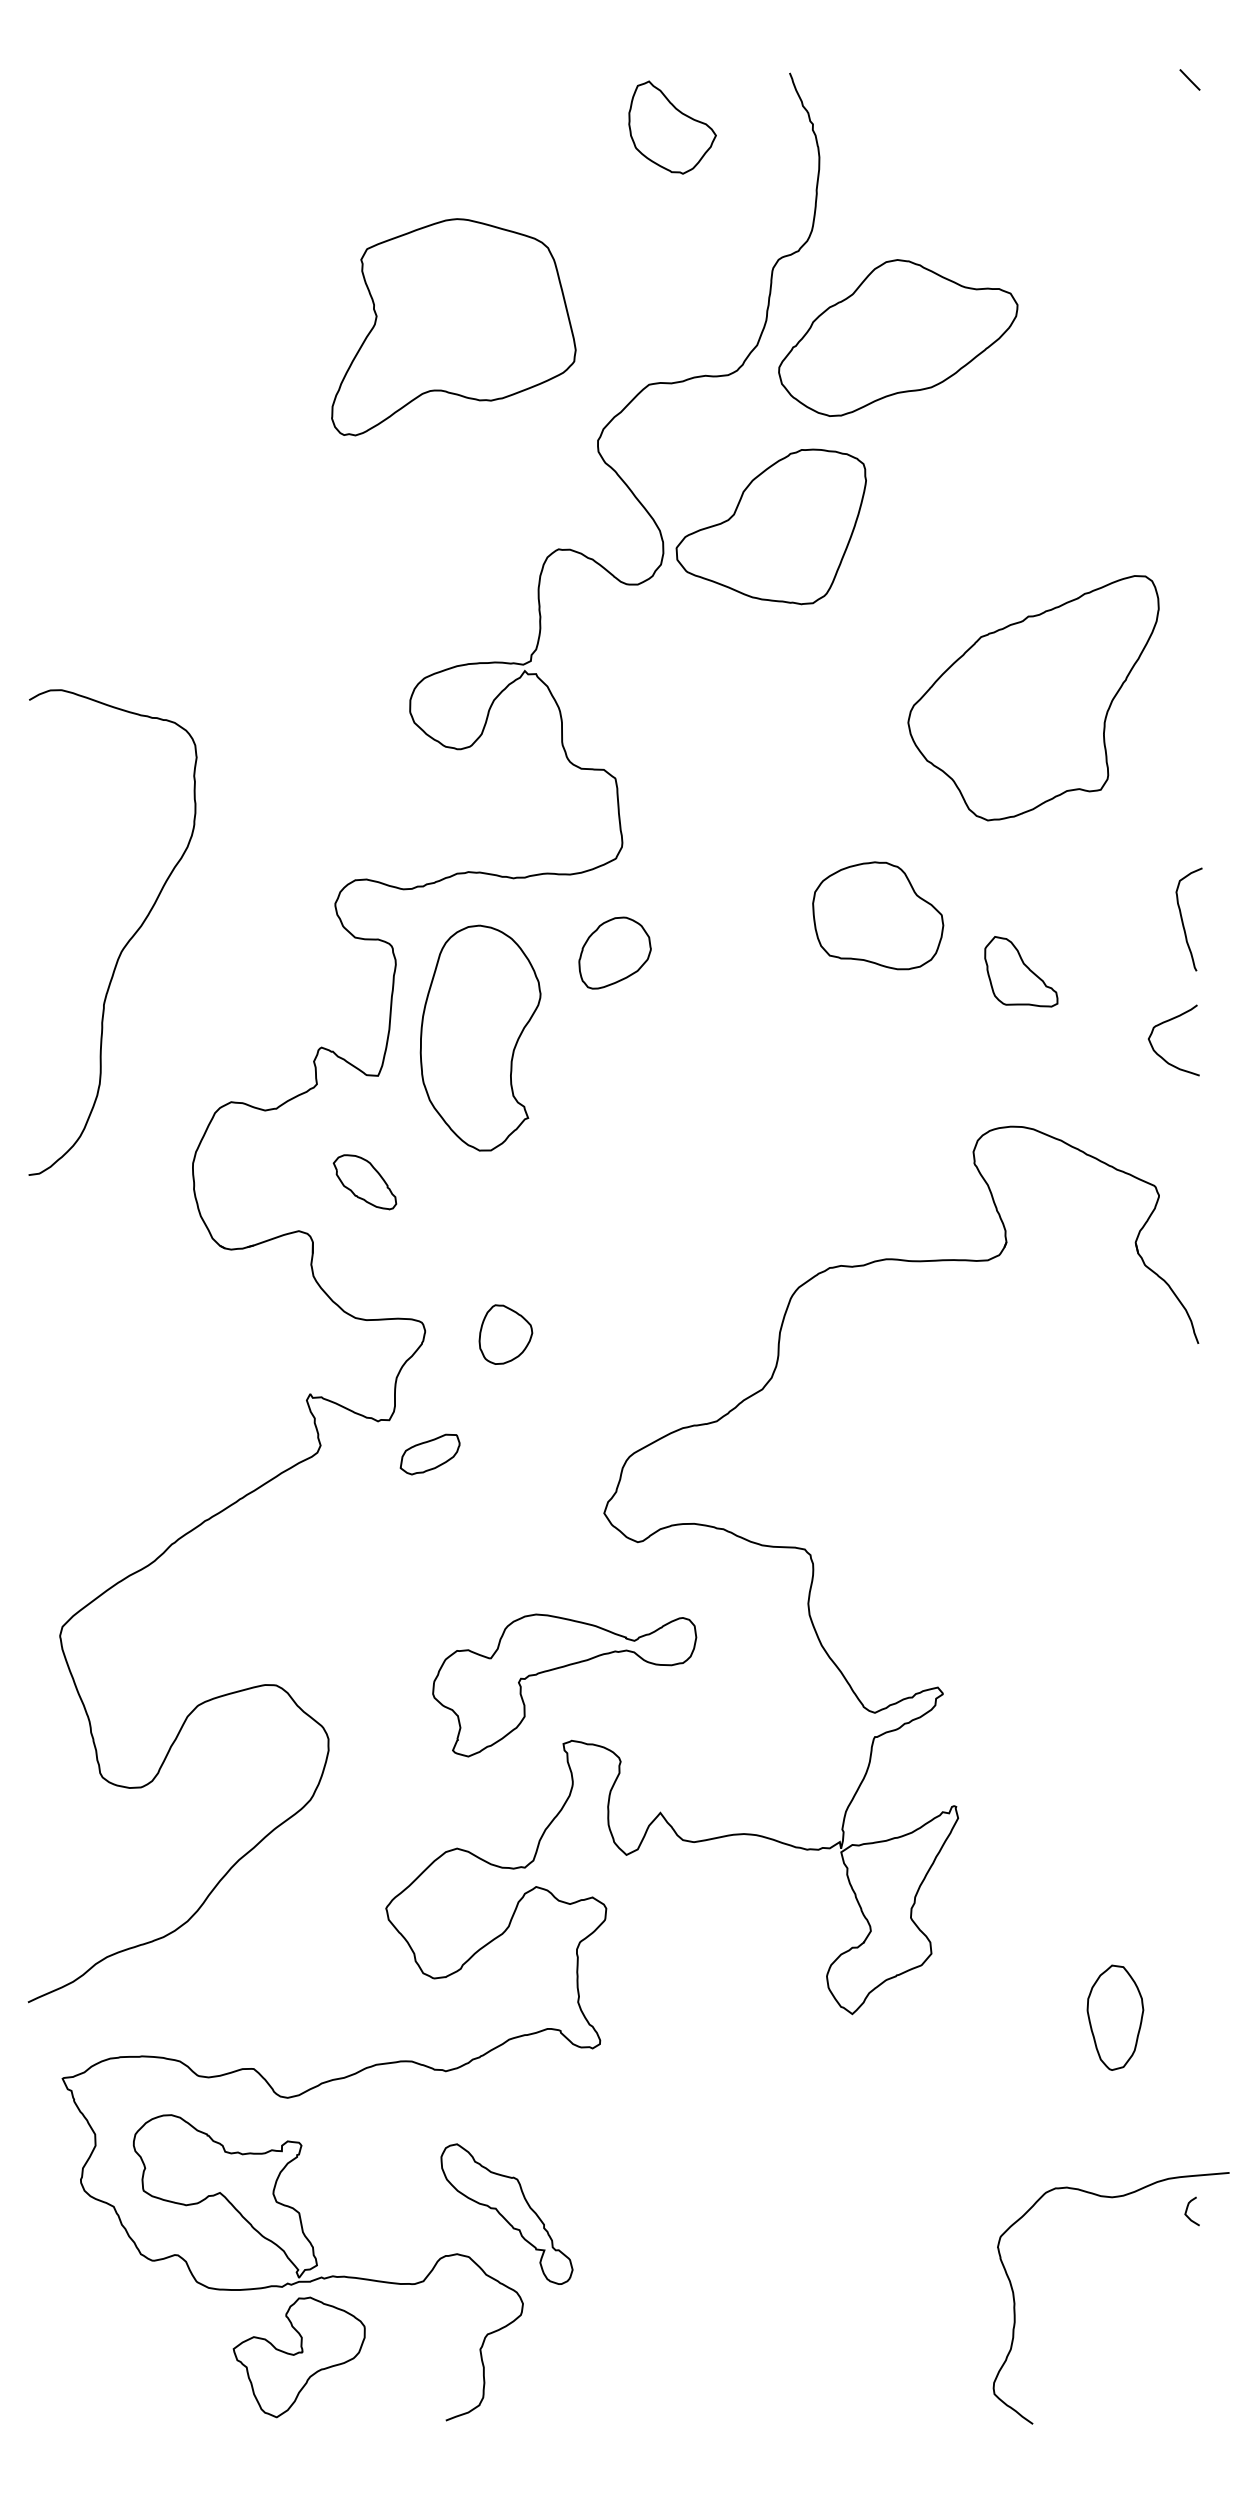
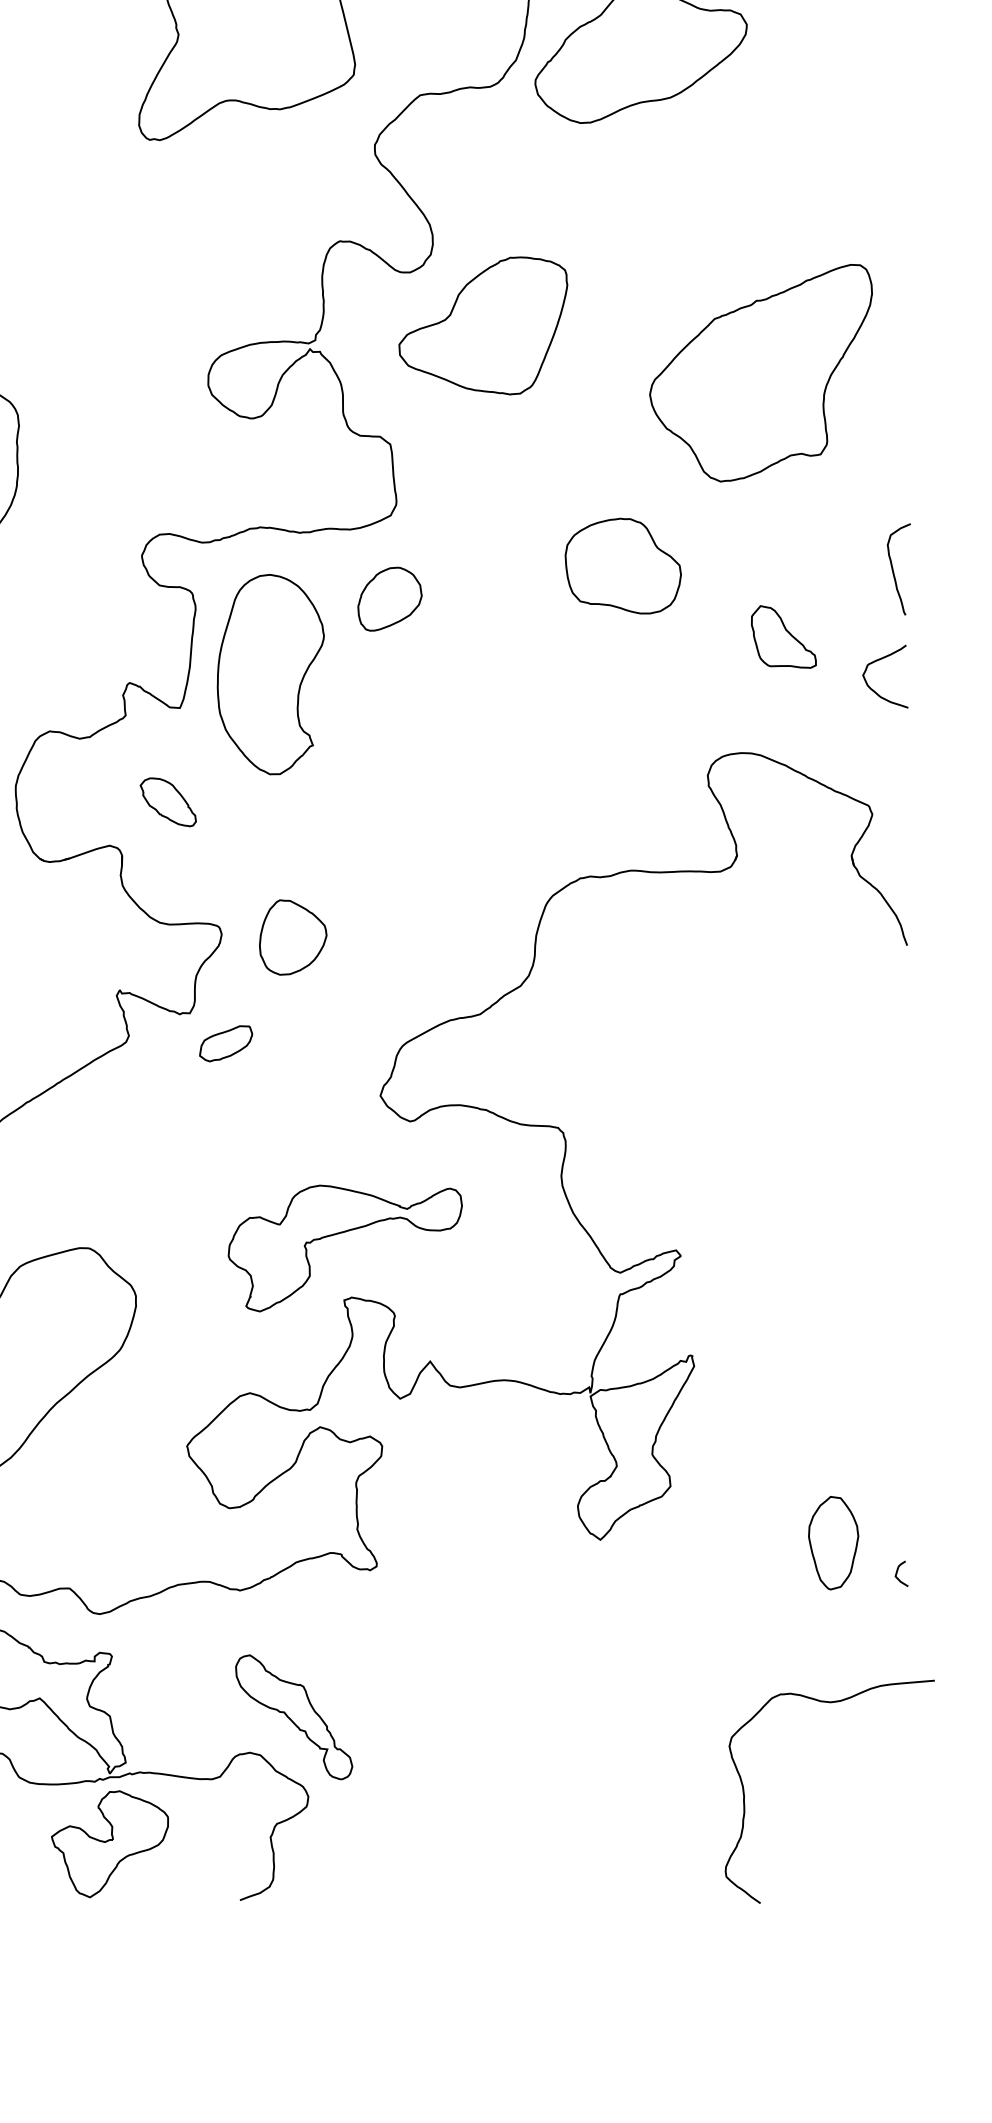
part: (770, 526) -> (482, 325), moved
part: (1021, 971) -> (784, 636), moved
part: (505, 1334) -> (292, 937), size x1.43
curve: (1187, 2211) -> (897, 1573), moved

